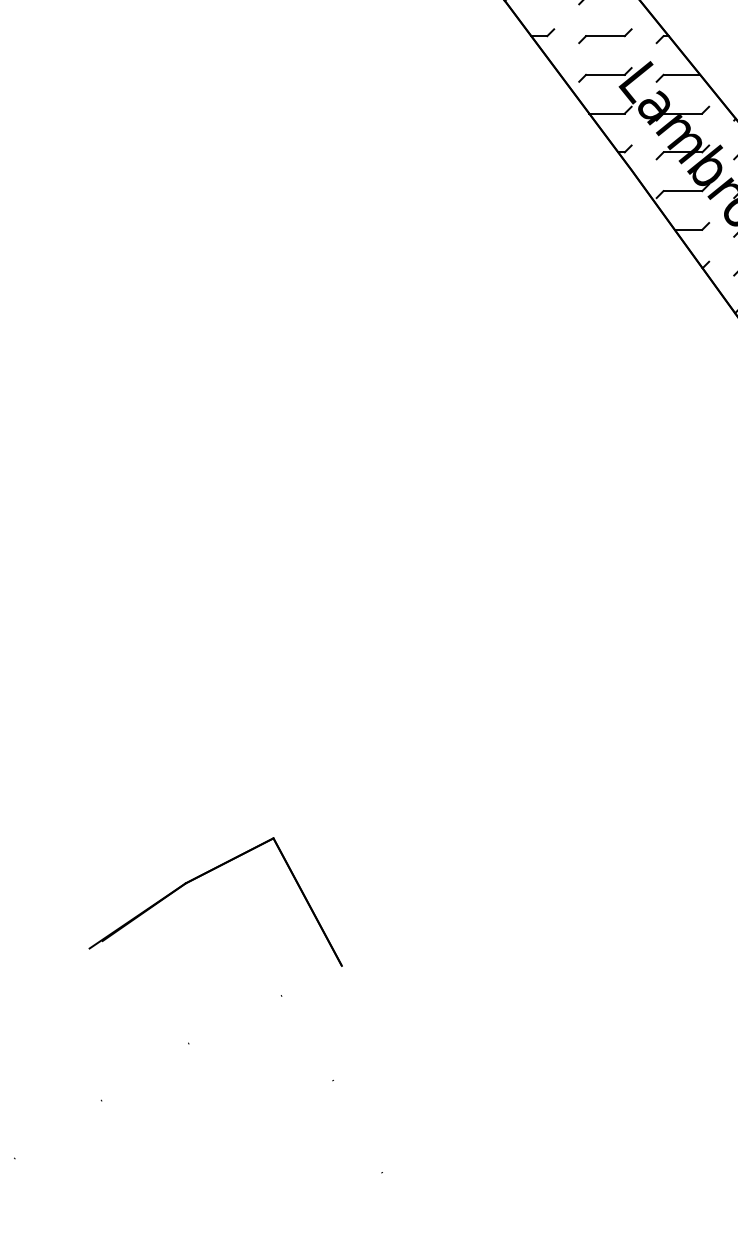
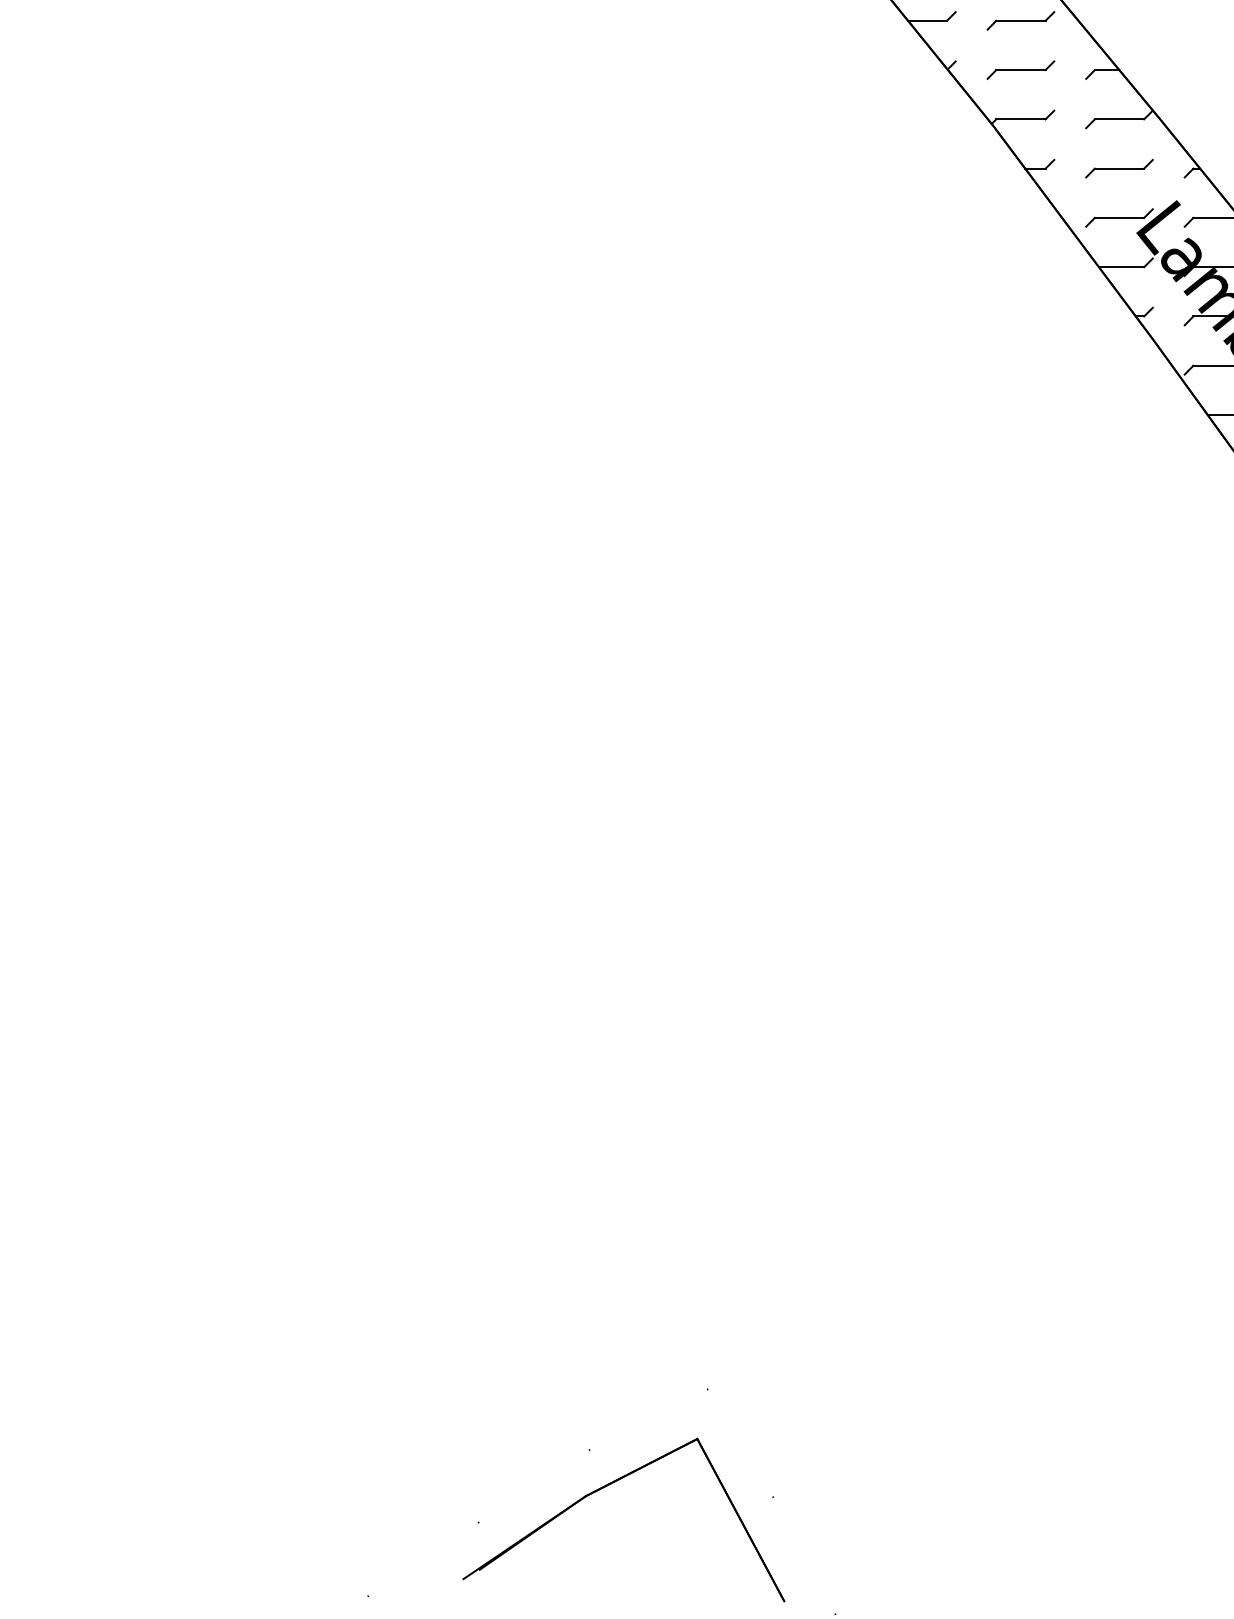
part: (202, 875) -> (607, 1486), moved

